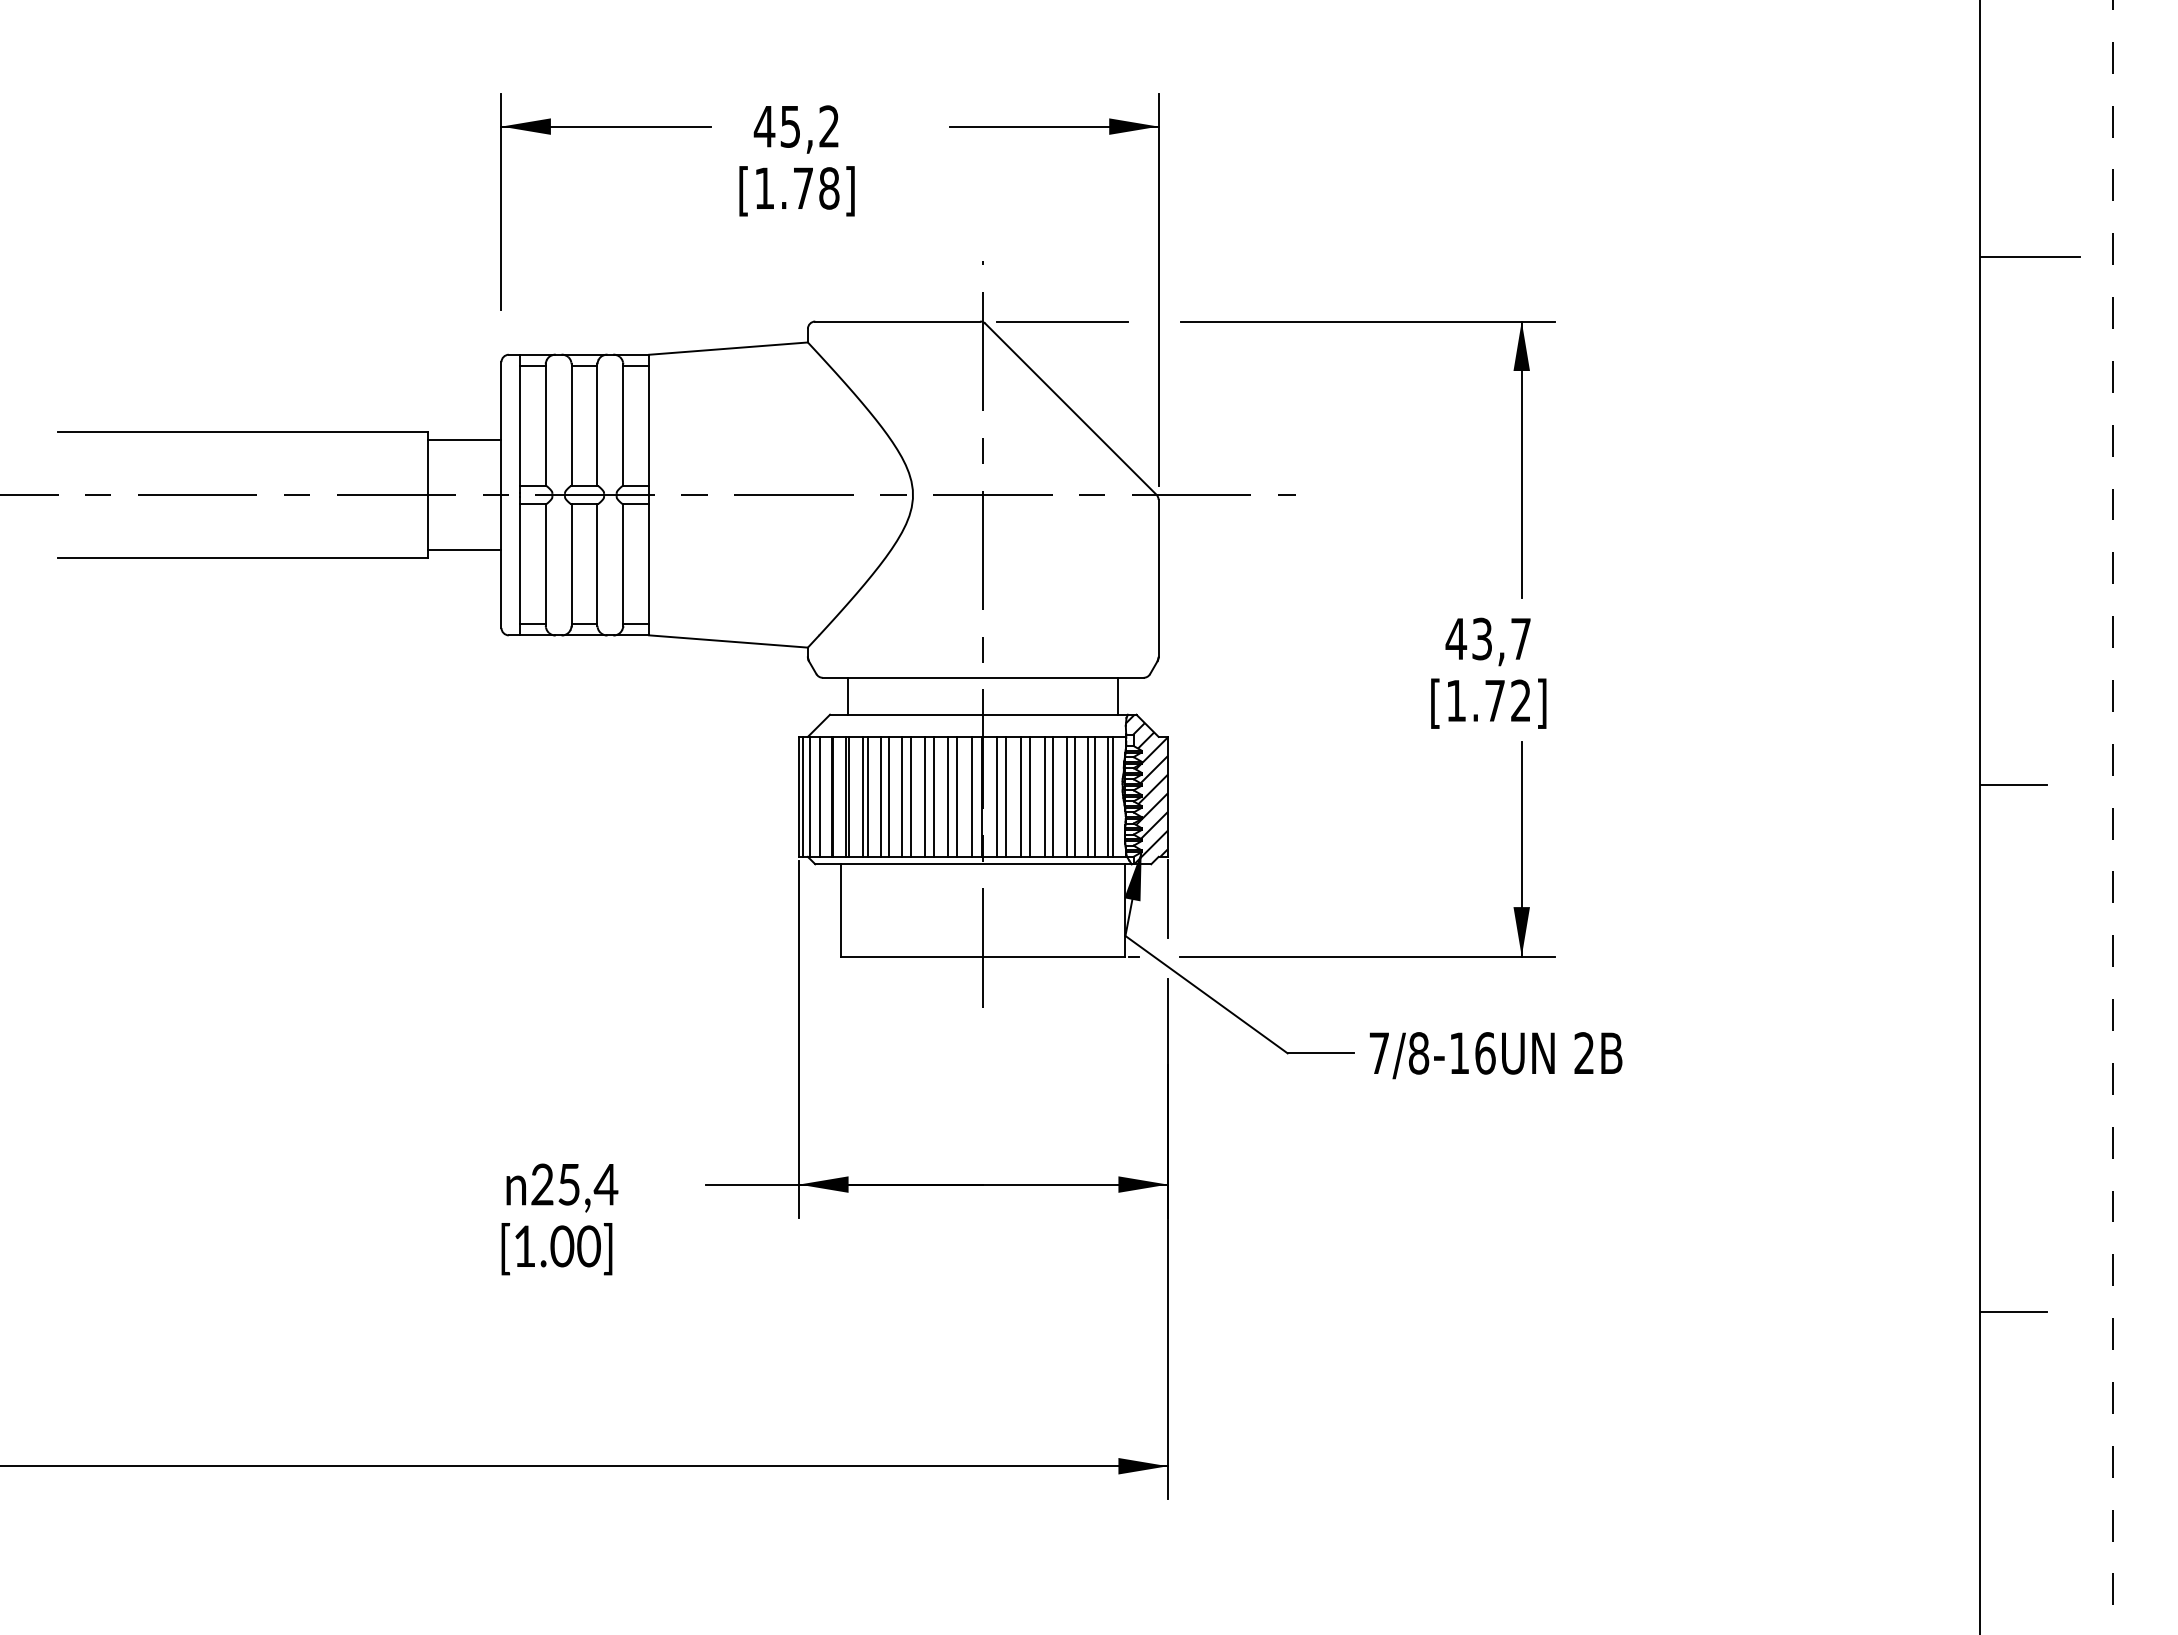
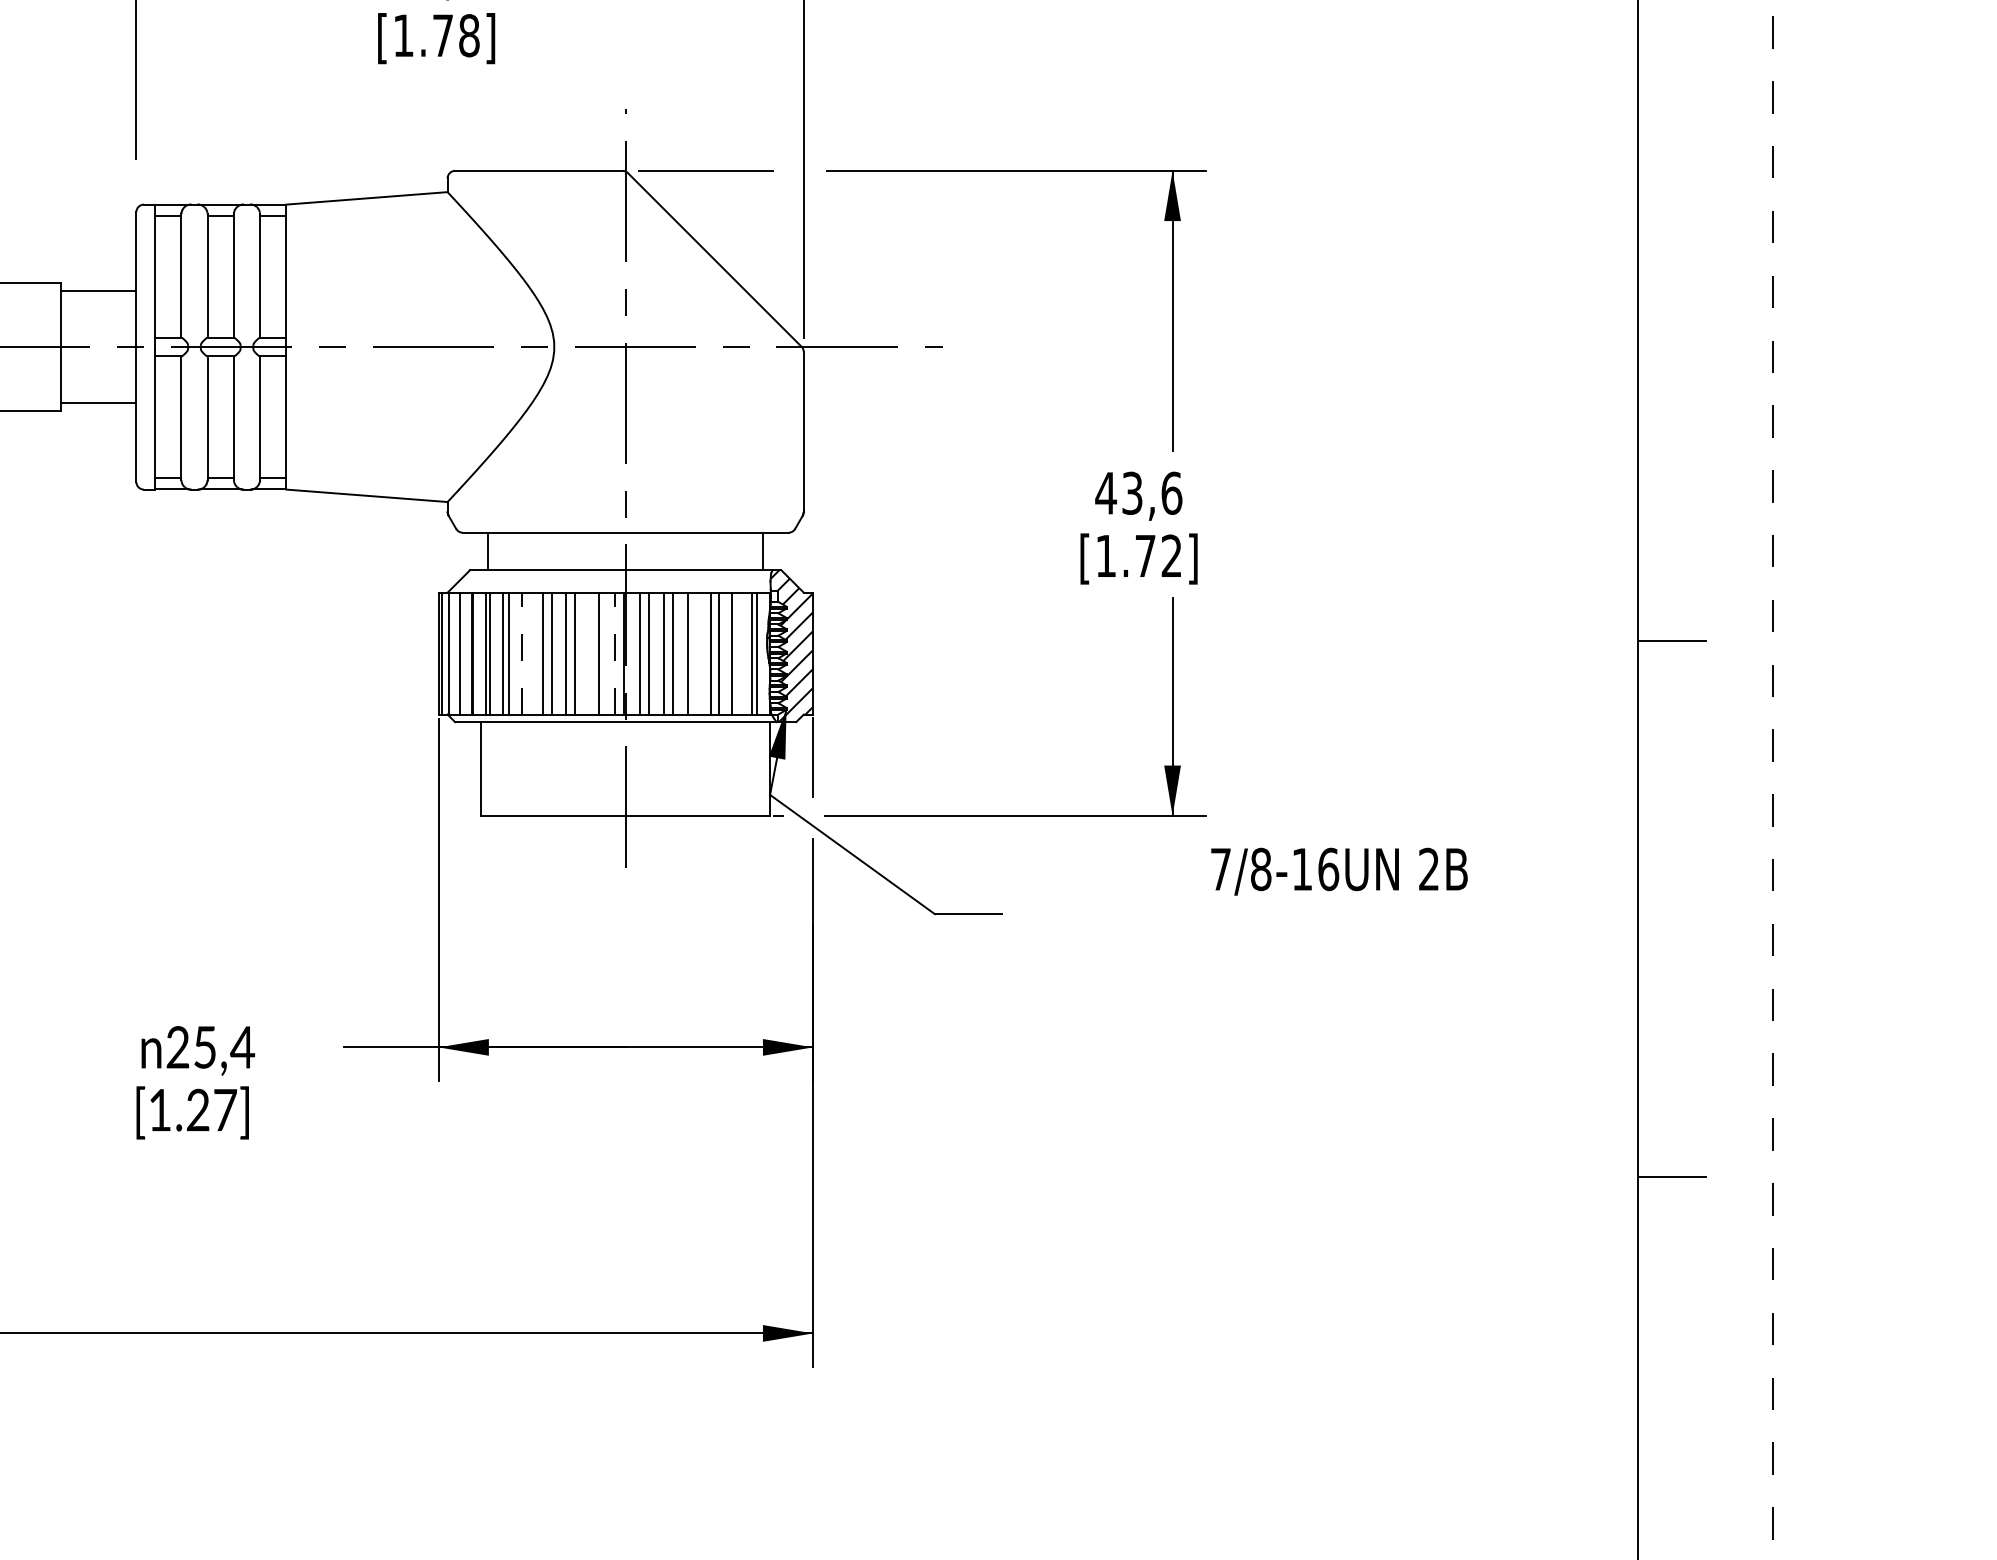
line: (2029, 257) -> (1688, 105), removed
text: (1521, 638) -> (1172, 492), 43,7 -> 43,6
line: (881, 796) -> (522, 653), solid -> dashed
line: (889, 796) -> (530, 653), removed
line: (948, 796) -> (590, 653), removed
line: (972, 796) -> (614, 653), solid -> dashed
line: (1053, 796) -> (697, 653), removed
line: (1094, 796) -> (738, 653), removed
text: (1495, 1055) -> (1338, 871), moved
text: (575, 1246) -> (211, 1110), [1.00] -> [1.27]

